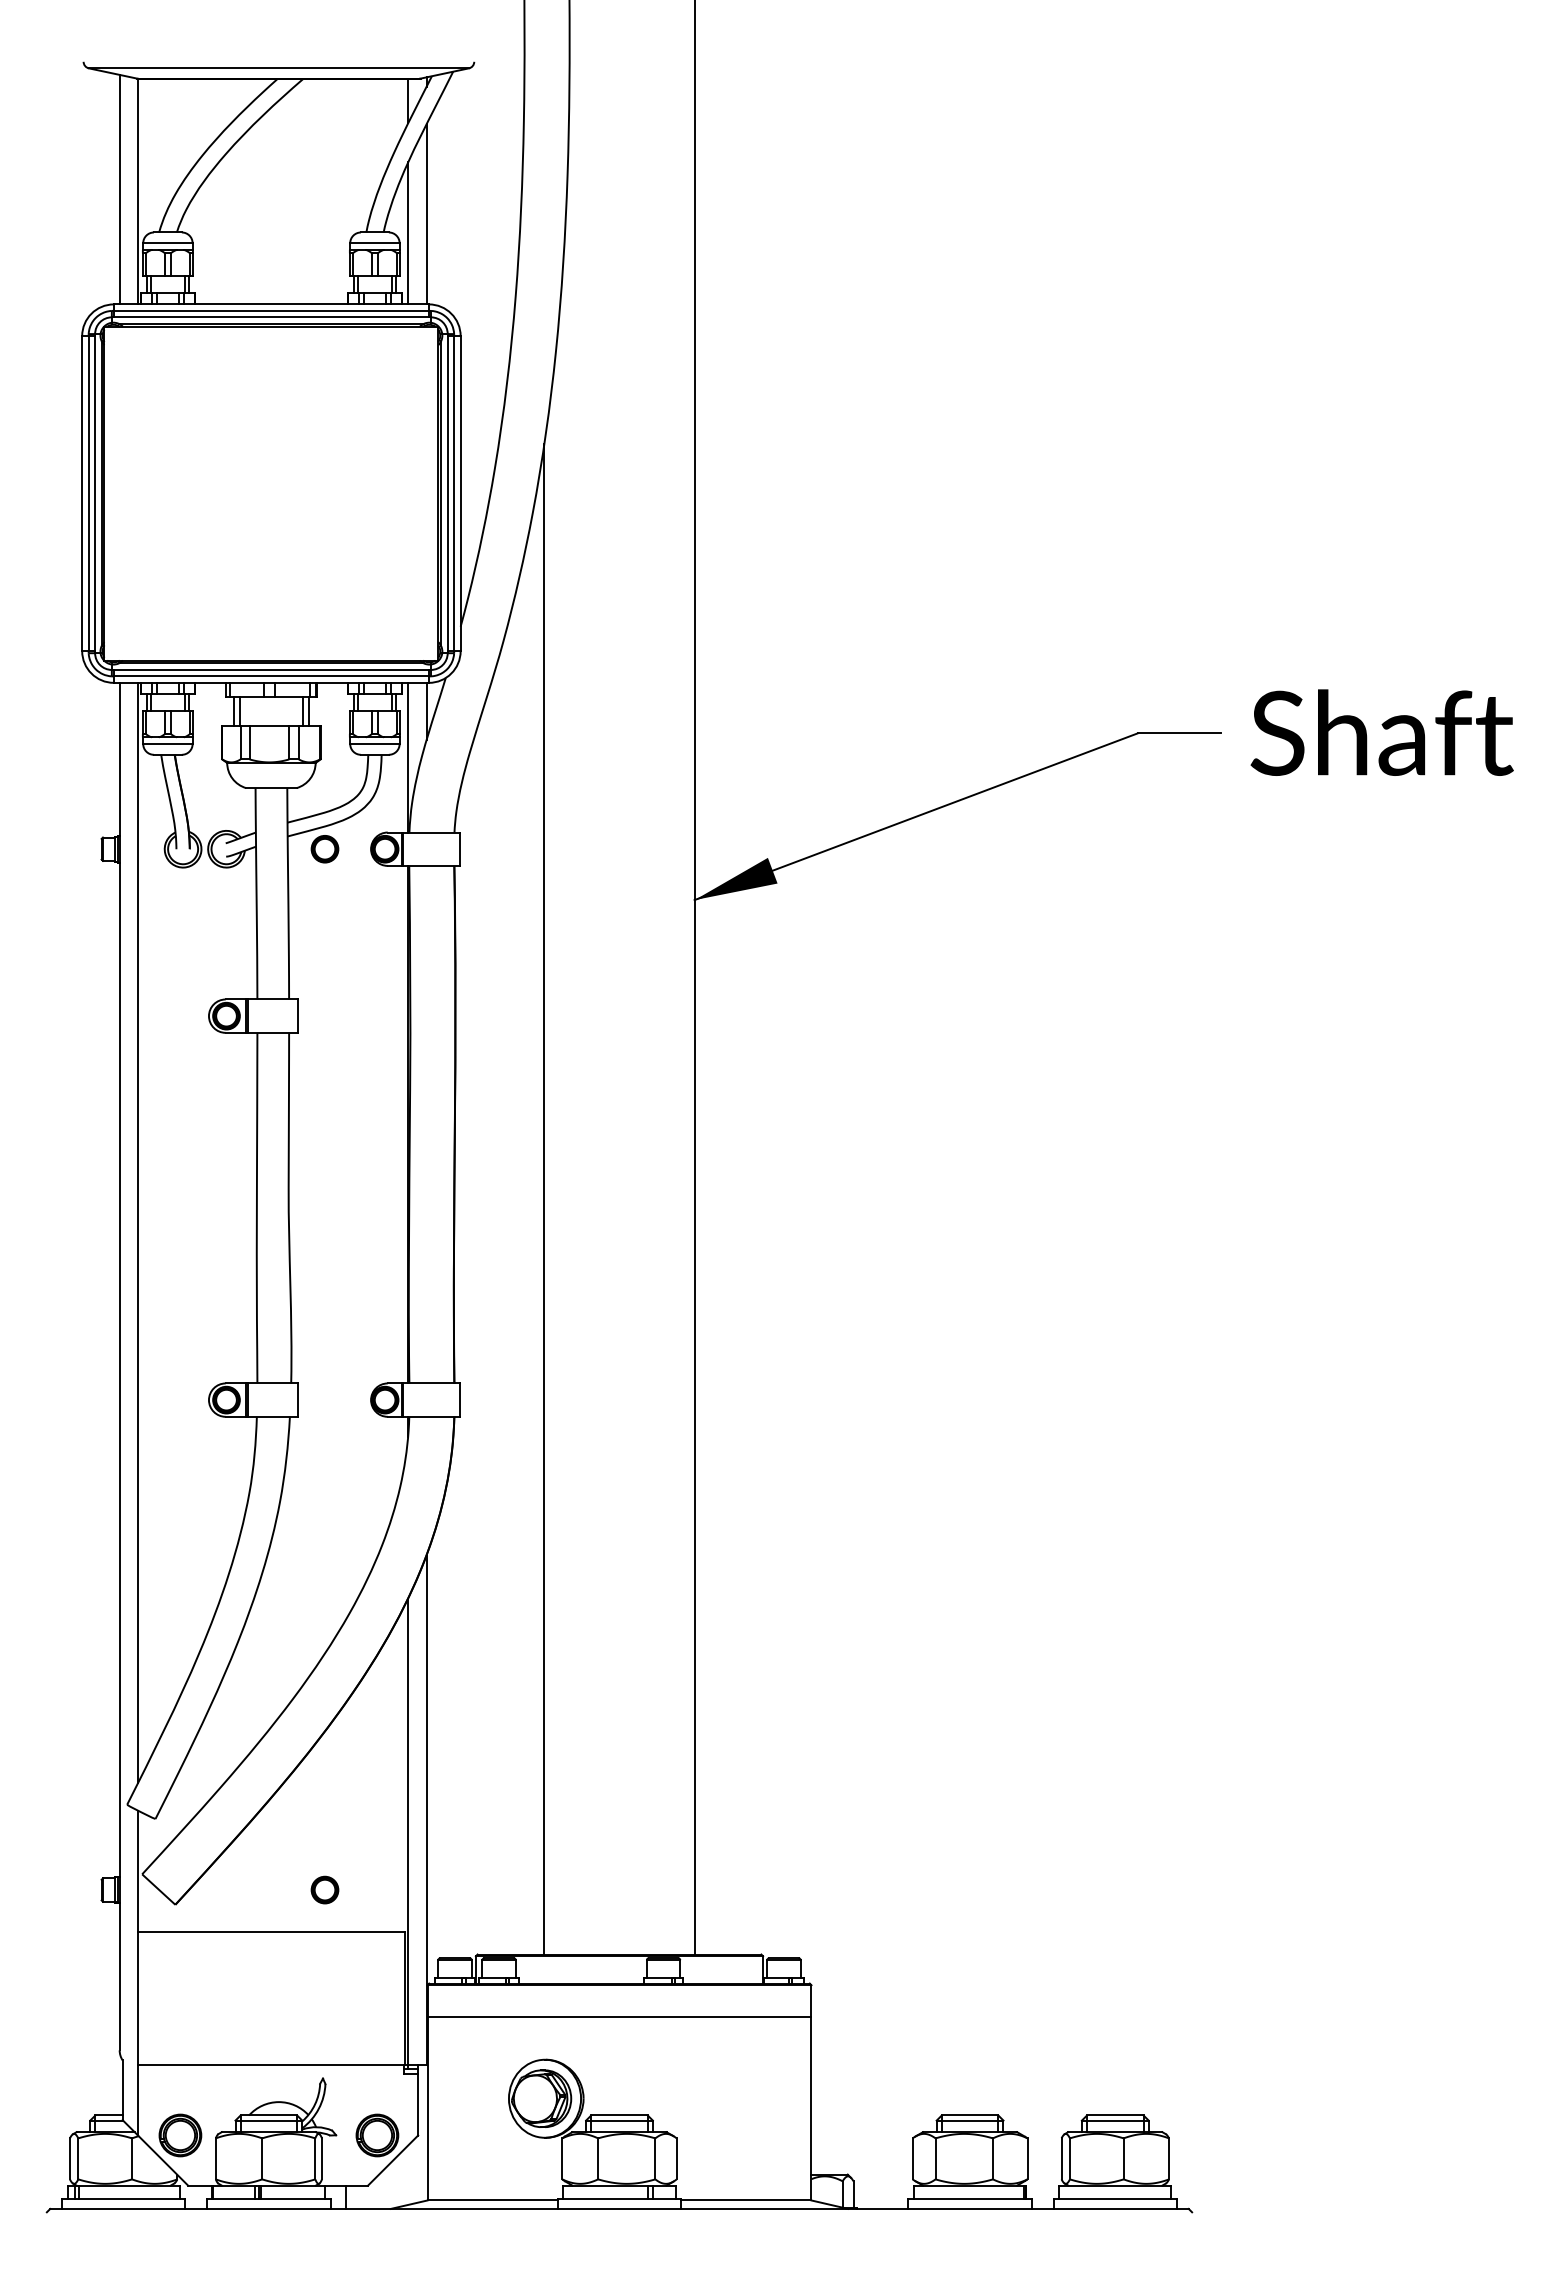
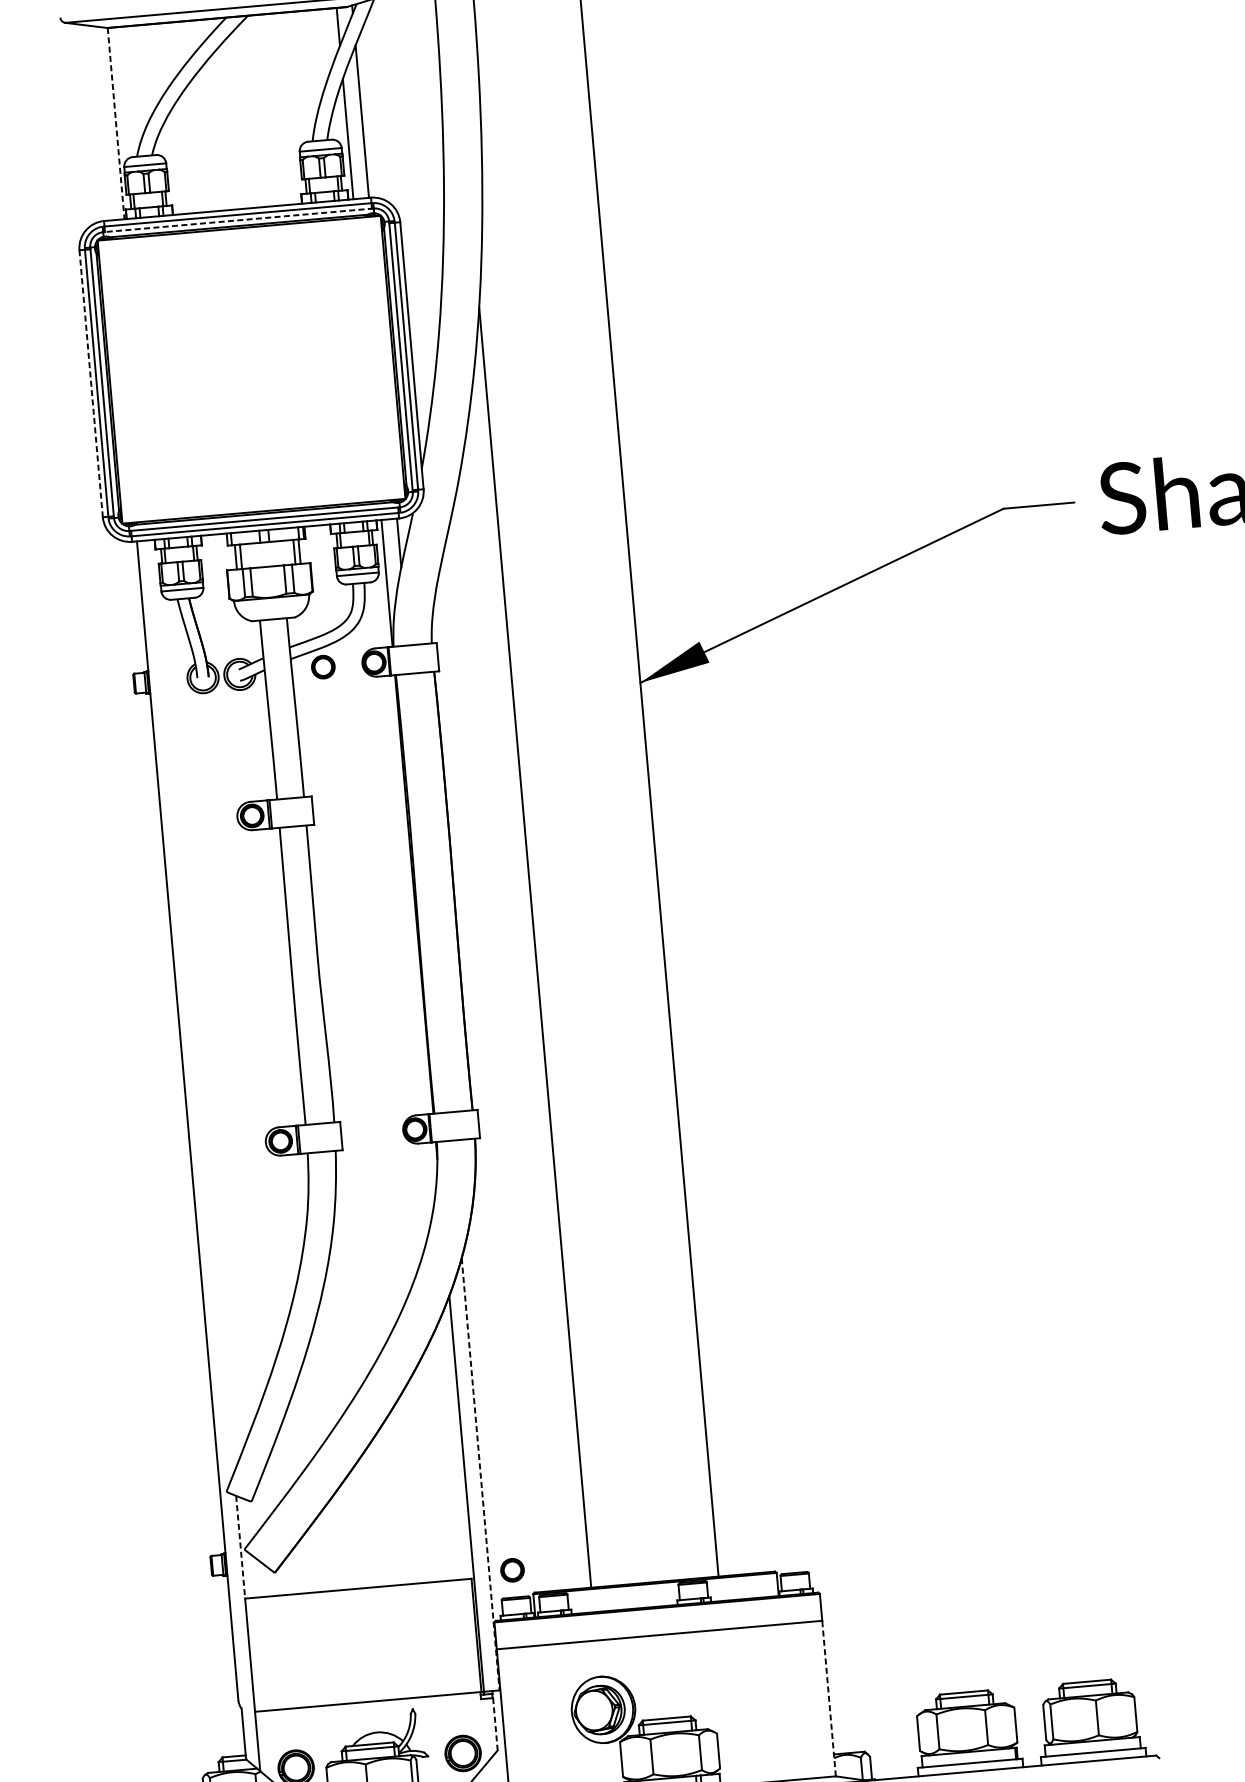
line: (119, 189) -> (100, 123), removed
line: (138, 191) -> (116, 123), solid -> dashed
line: (271, 317) -> (238, 220), solid -> dashed
line: (82, 493) -> (91, 383), solid -> dashed
line: (138, 1232) -> (193, 1005), removed
line: (426, 1810) -> (480, 1474), solid -> dashed
line: (138, 1871) -> (241, 1547), solid -> dashed
part: (324, 1889) -> (512, 1569), moved
line: (418, 2104) -> (495, 1724), solid -> dashed
line: (811, 2108) -> (829, 1698), solid -> dashed

